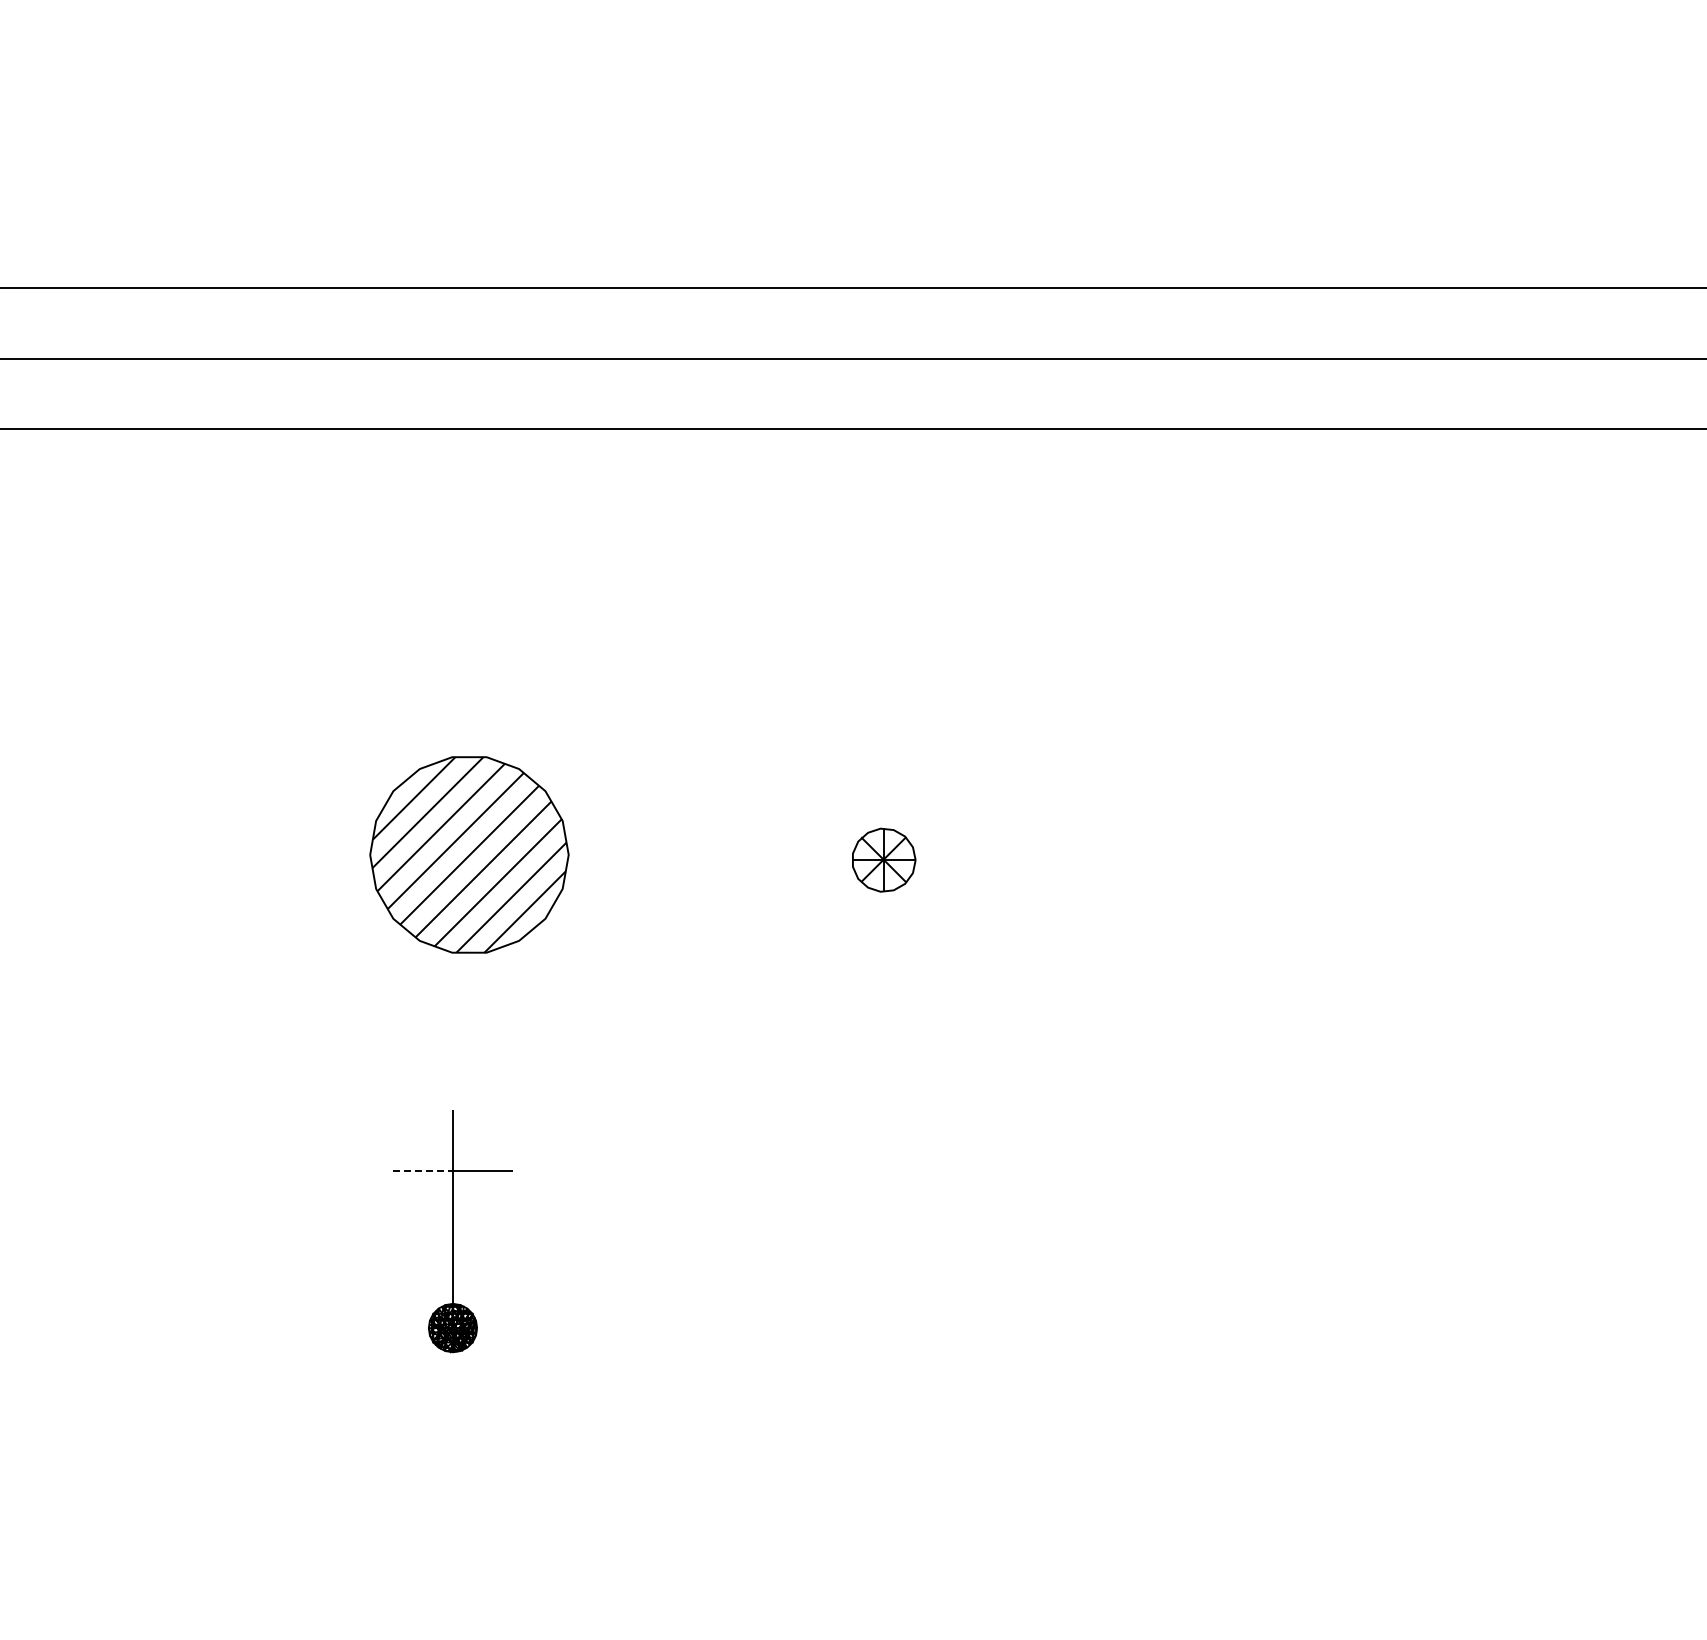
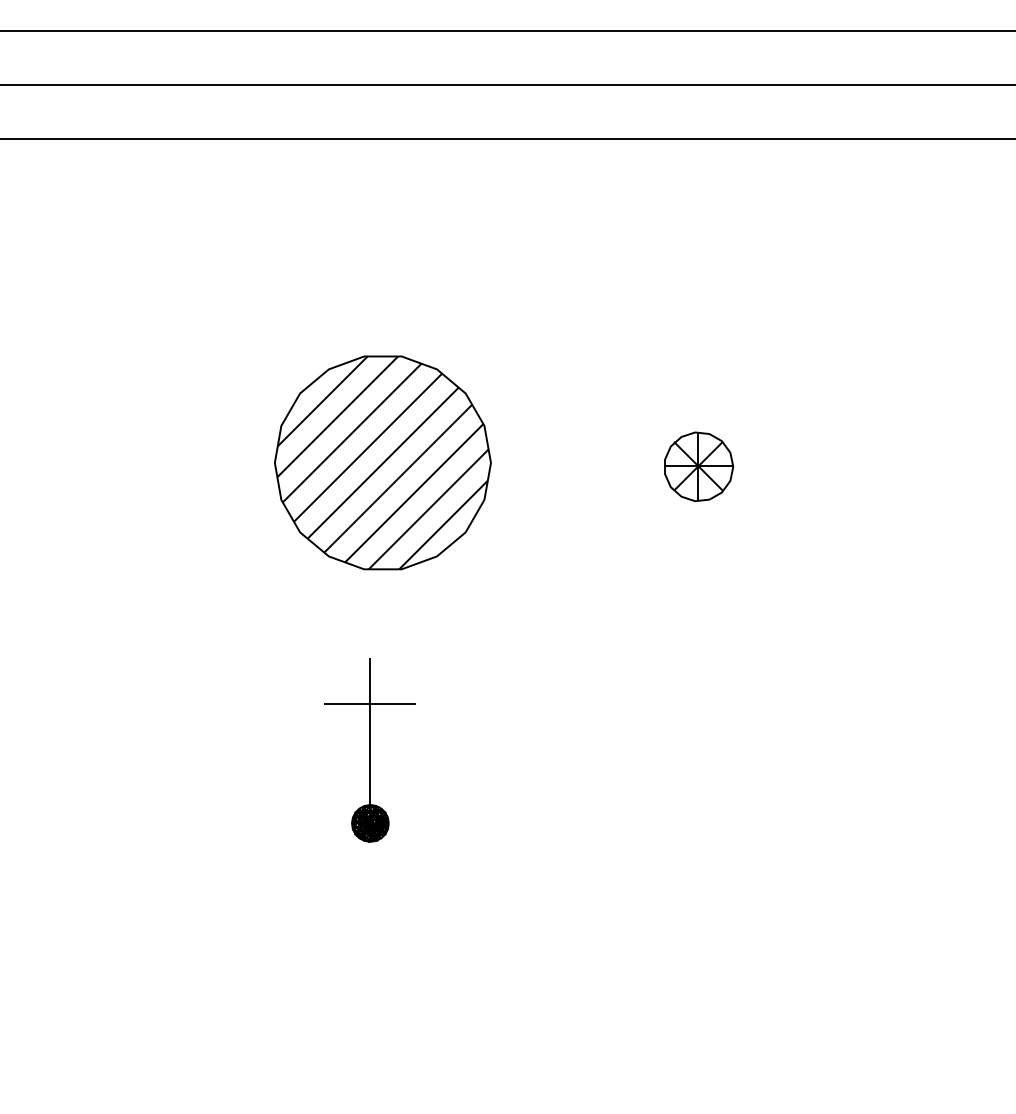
part: (469, 854) -> (382, 462), size x1.43
part: (883, 860) -> (698, 467), size x1.43
line: (423, 1170) -> (347, 703), dashed -> solid

